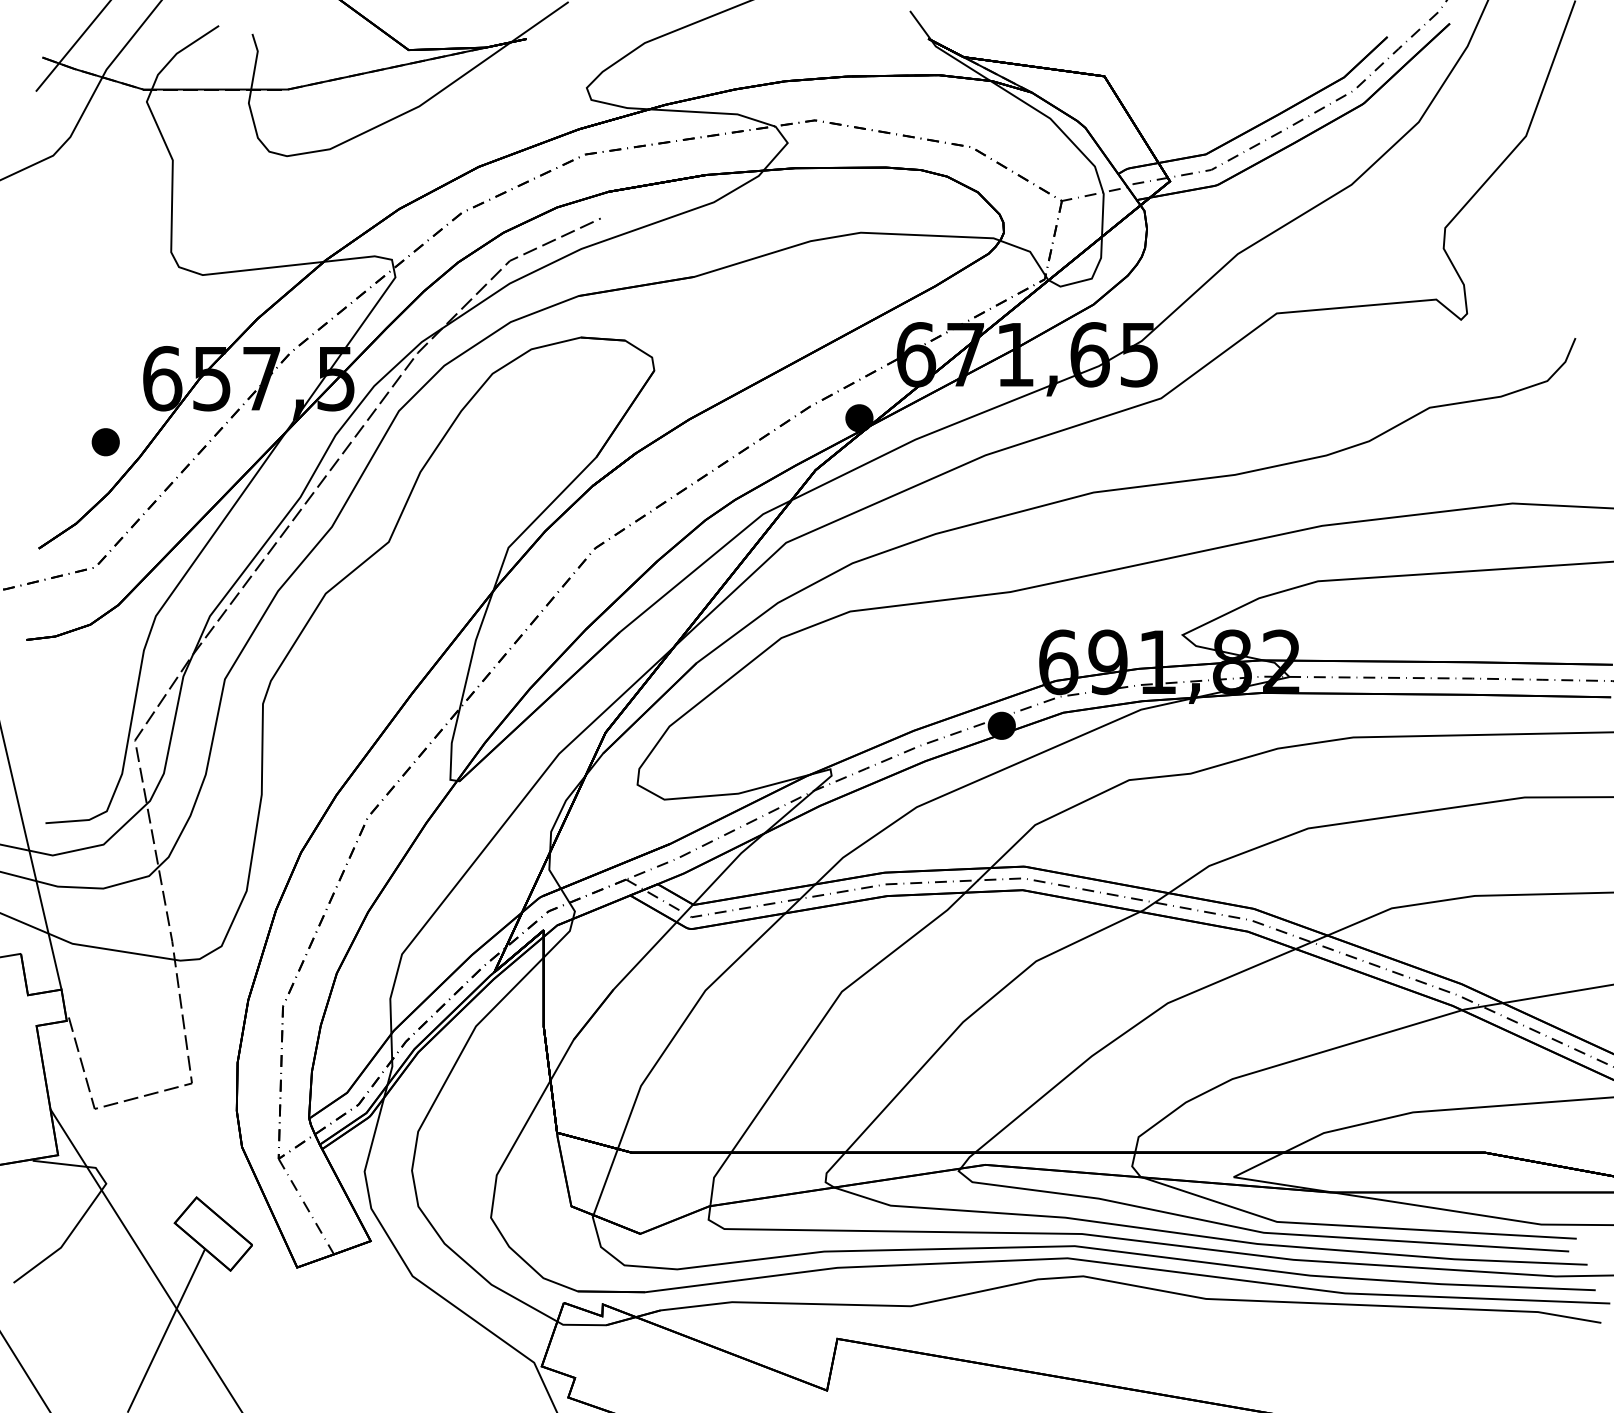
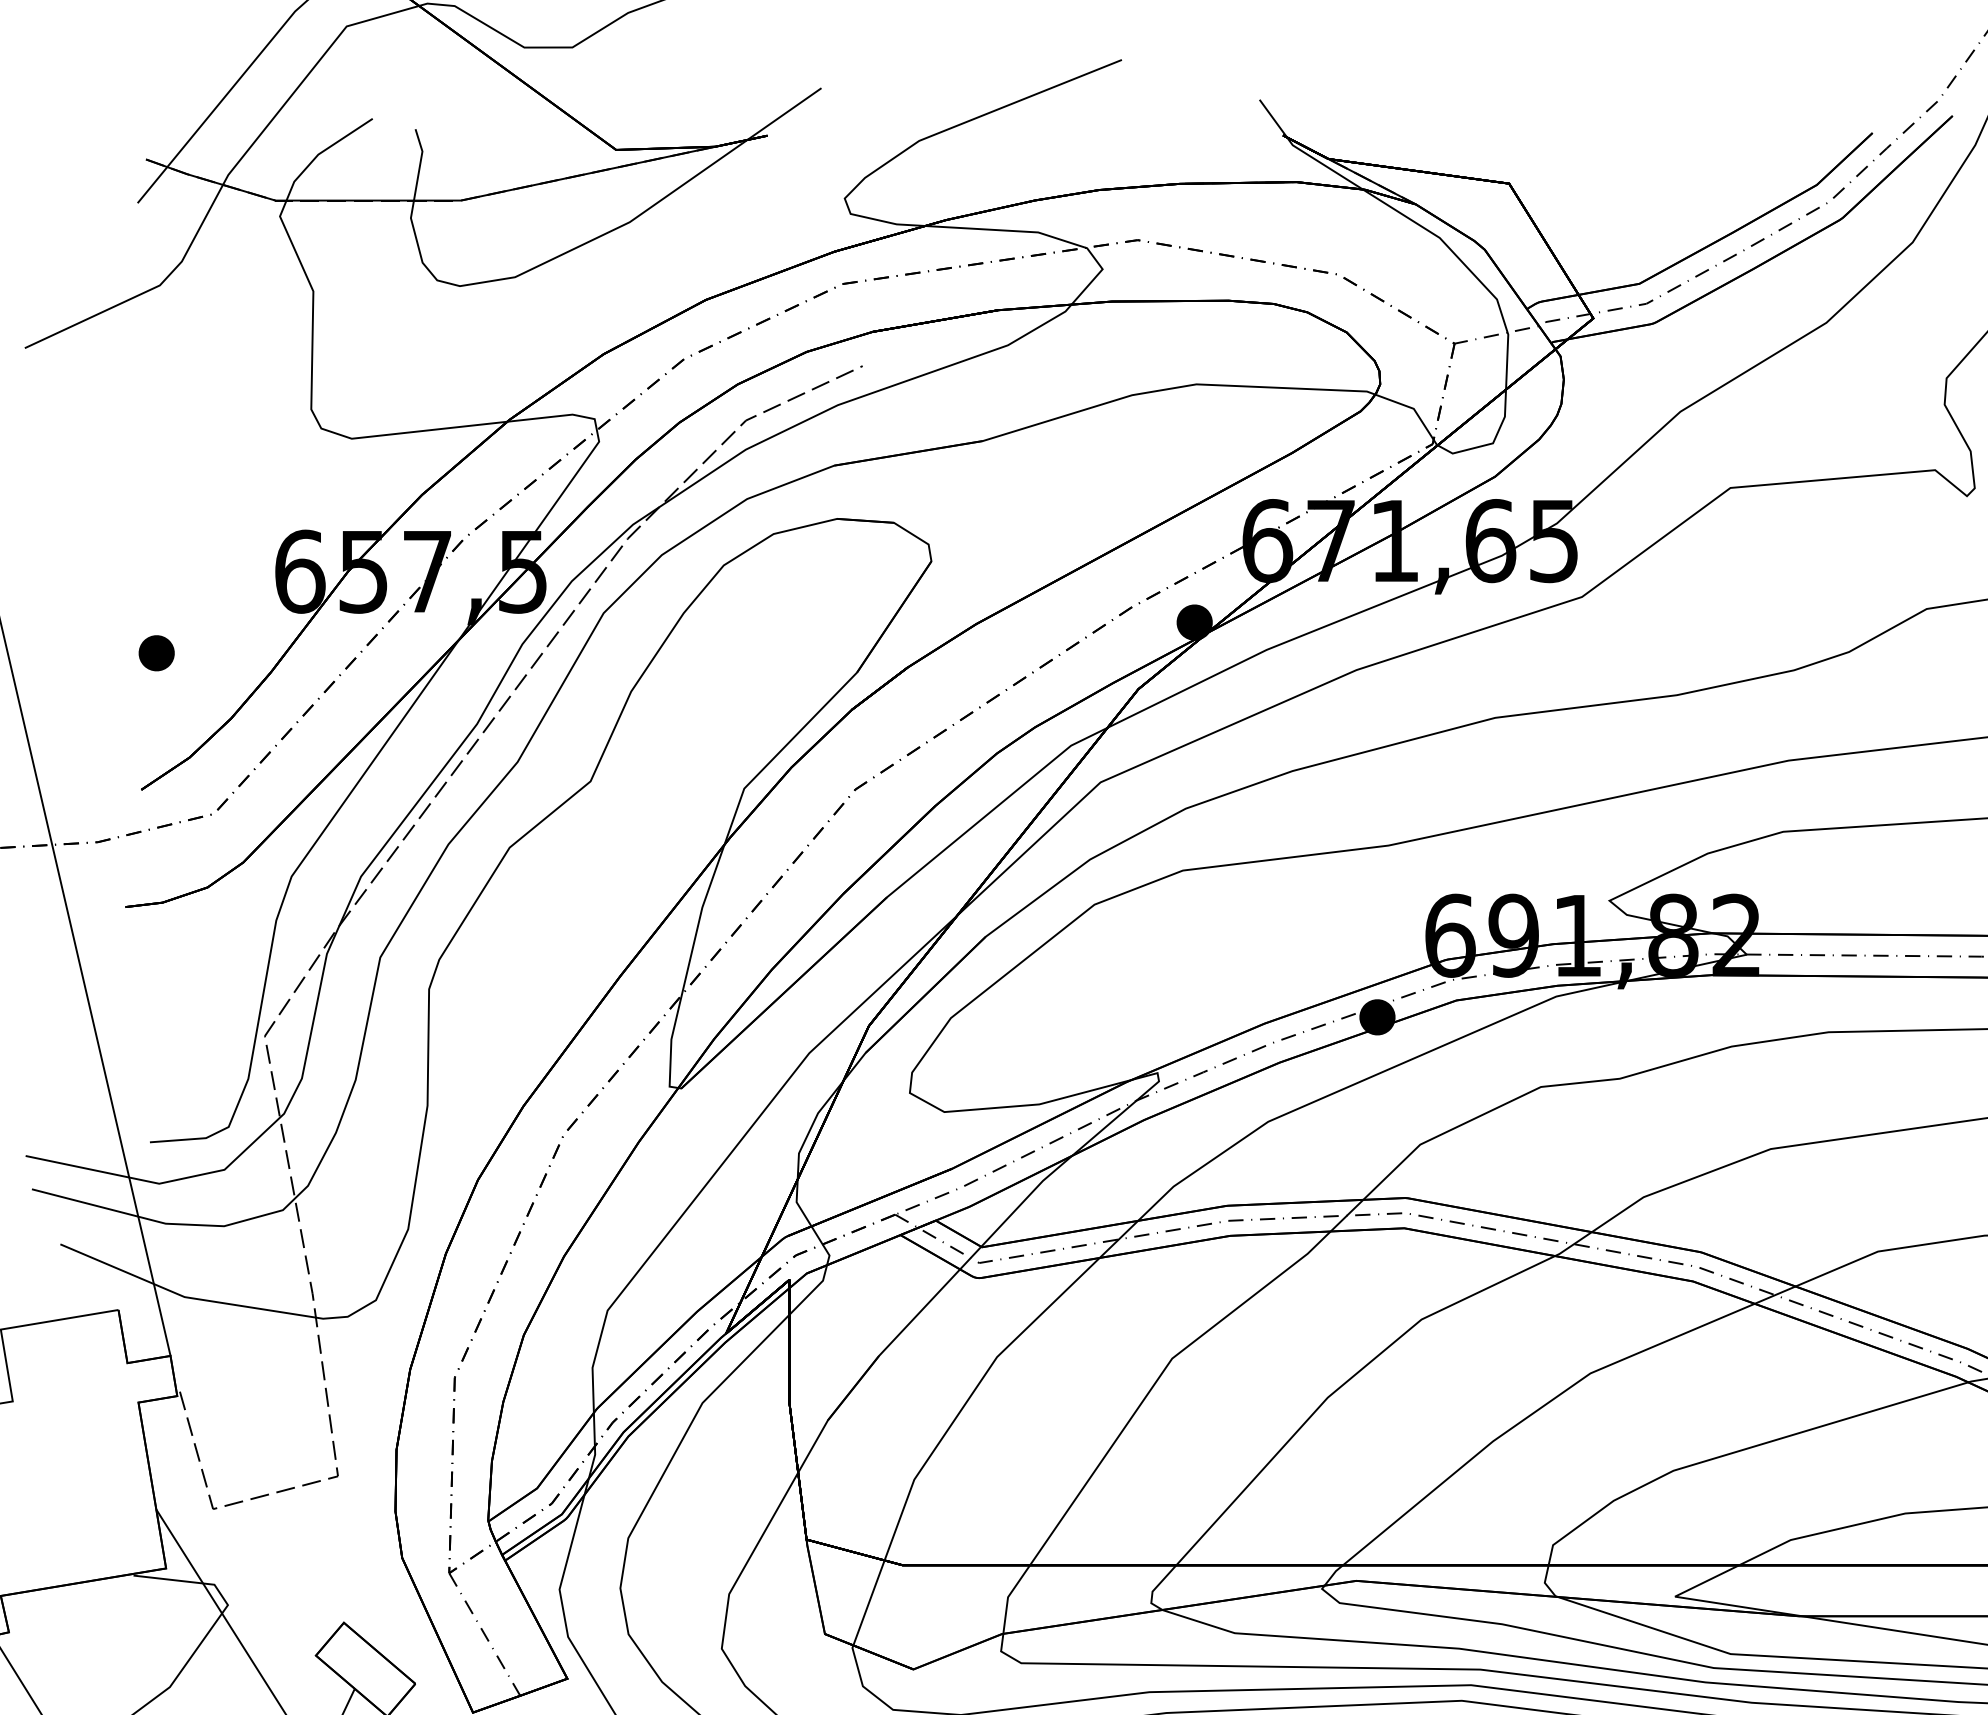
part: (105, 442) -> (156, 653), moved

